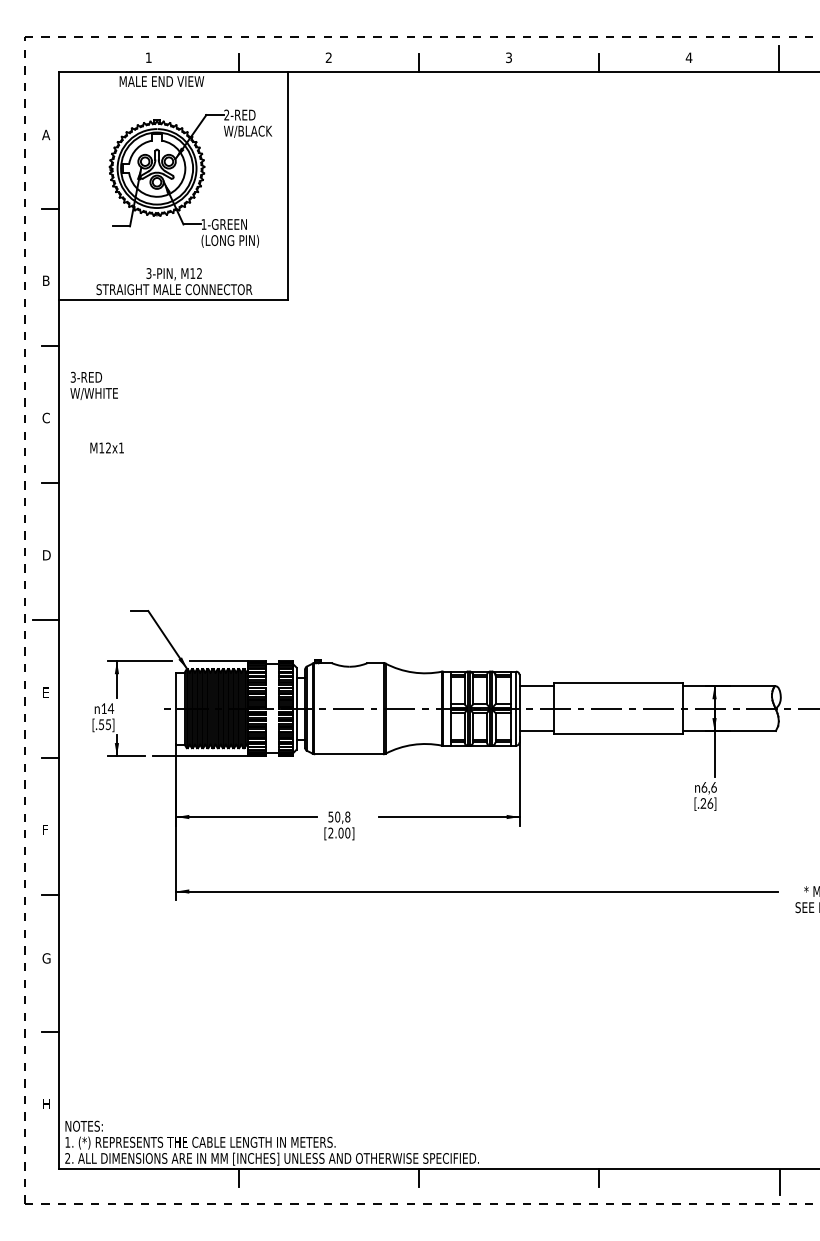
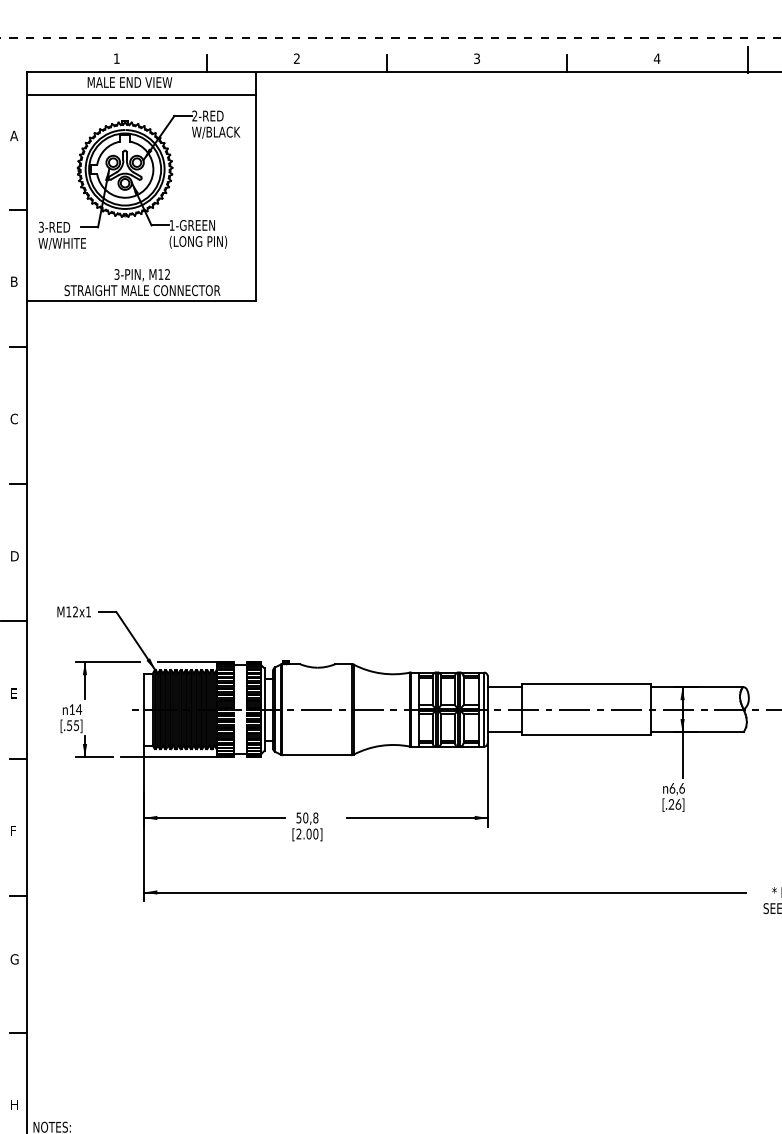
line: (173, 94) -> (141, 95), added
text: (93, 385) -> (61, 235), moved
text: (106, 447) -> (73, 611), moved

